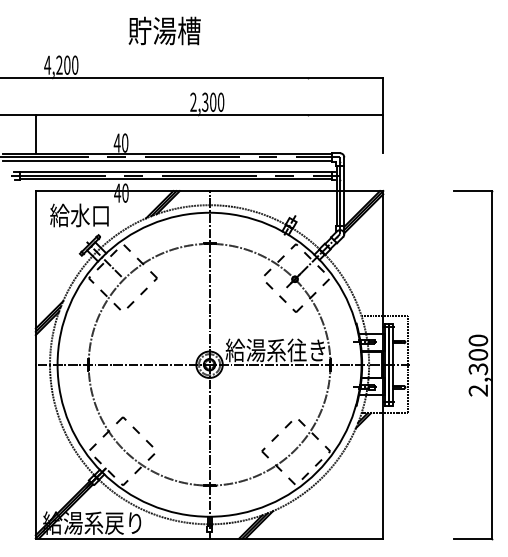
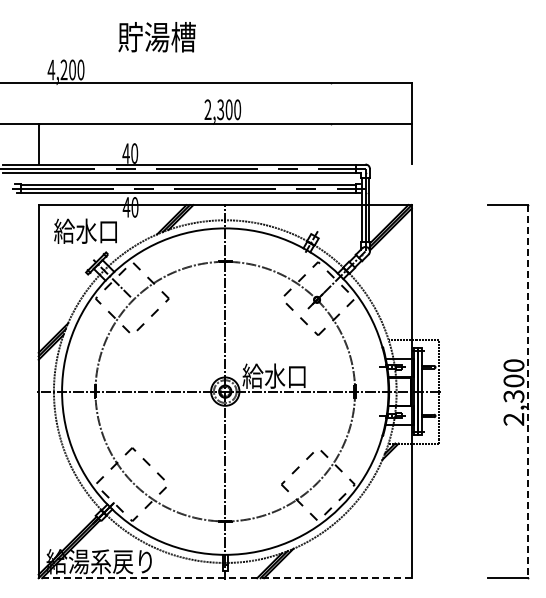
text: (164, 31) -> (156, 37), moved
text: (286, 349) -> (307, 375), 給湯系往き -> 給水口
line: (491, 364) -> (528, 391), solid -> dashed
line: (209, 538) -> (225, 578), solid -> dashed

